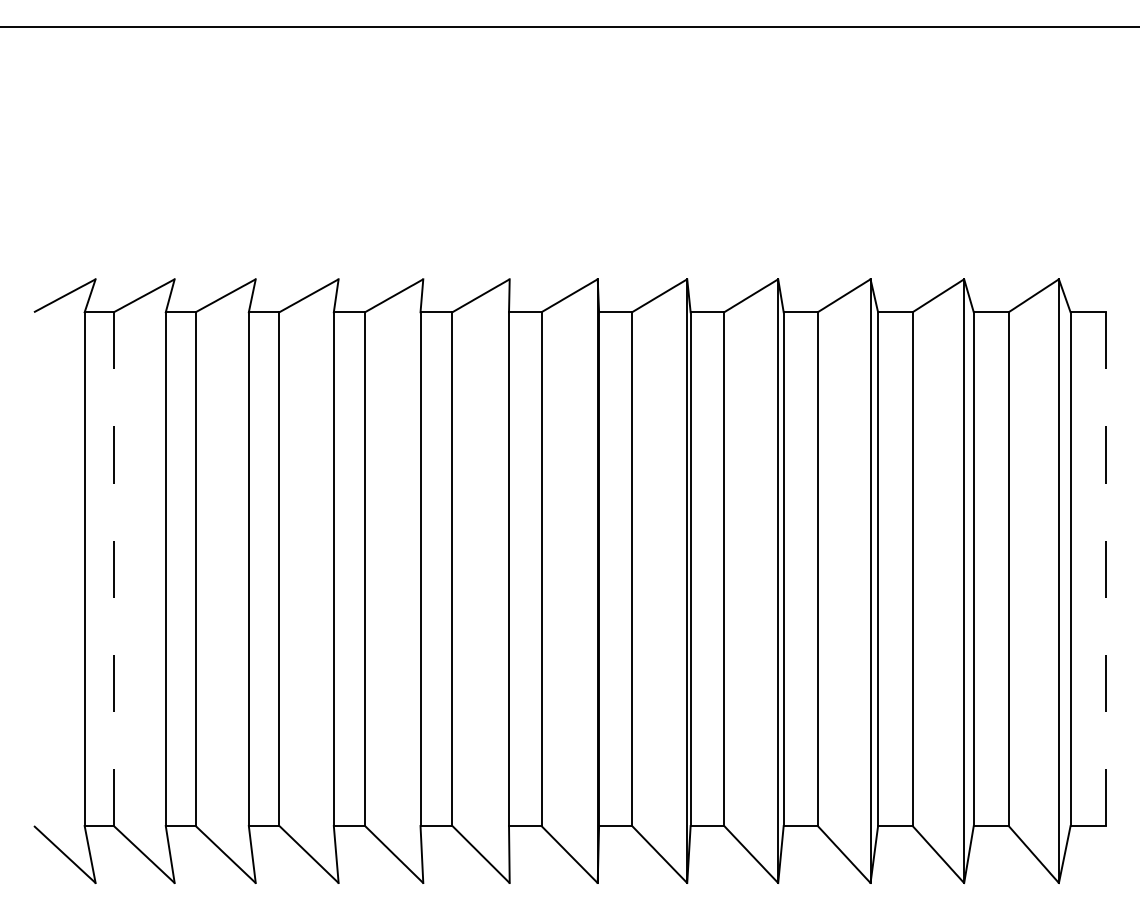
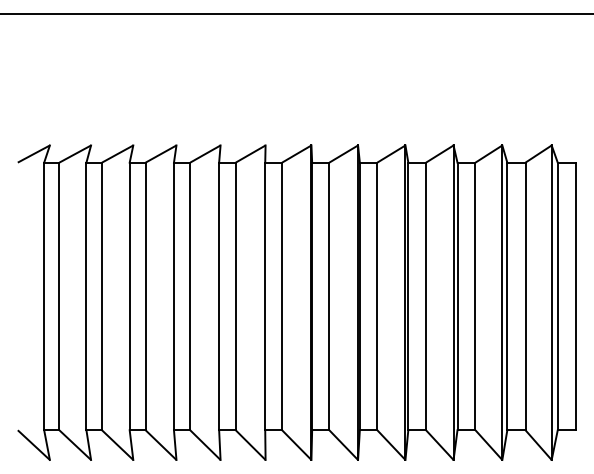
line: (114, 569) -> (59, 296), dashed -> solid
line: (1106, 569) -> (576, 296), dashed -> solid

